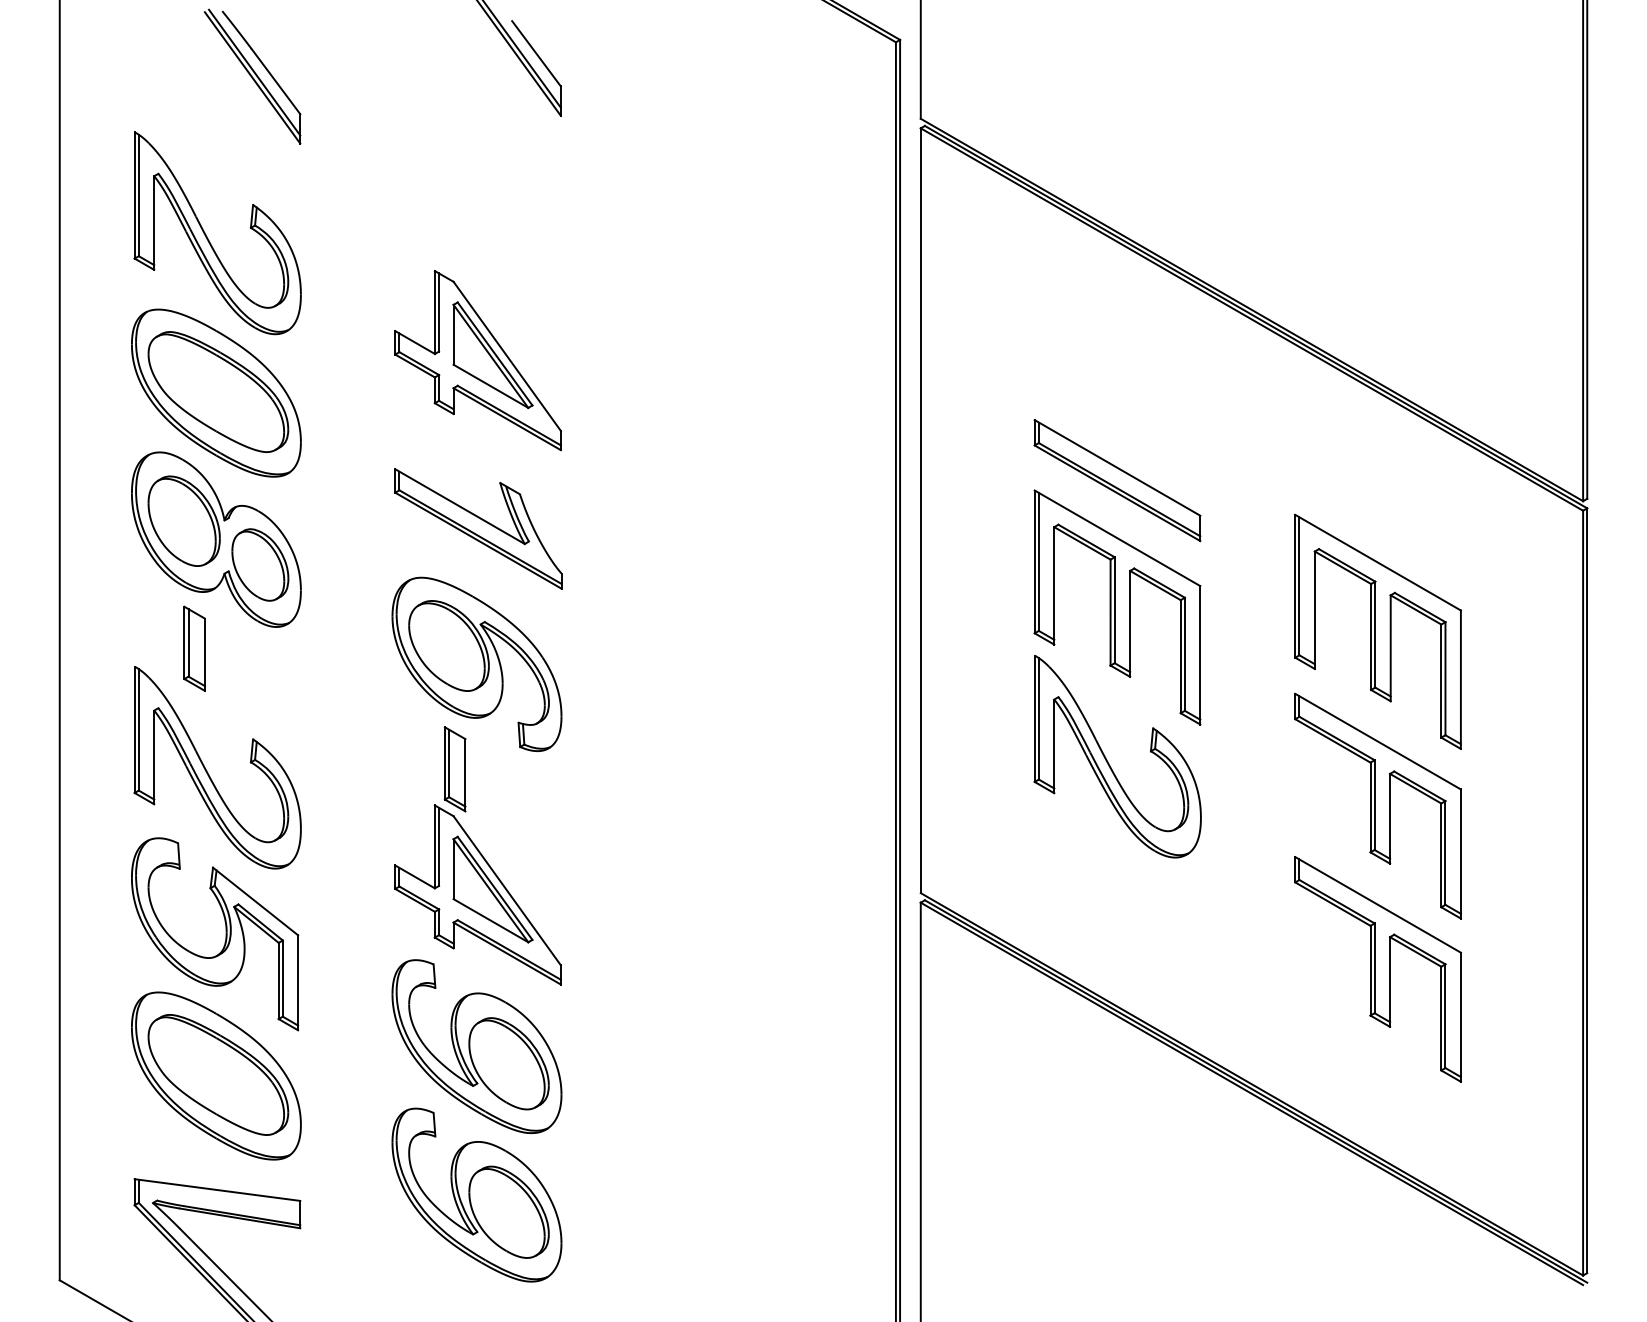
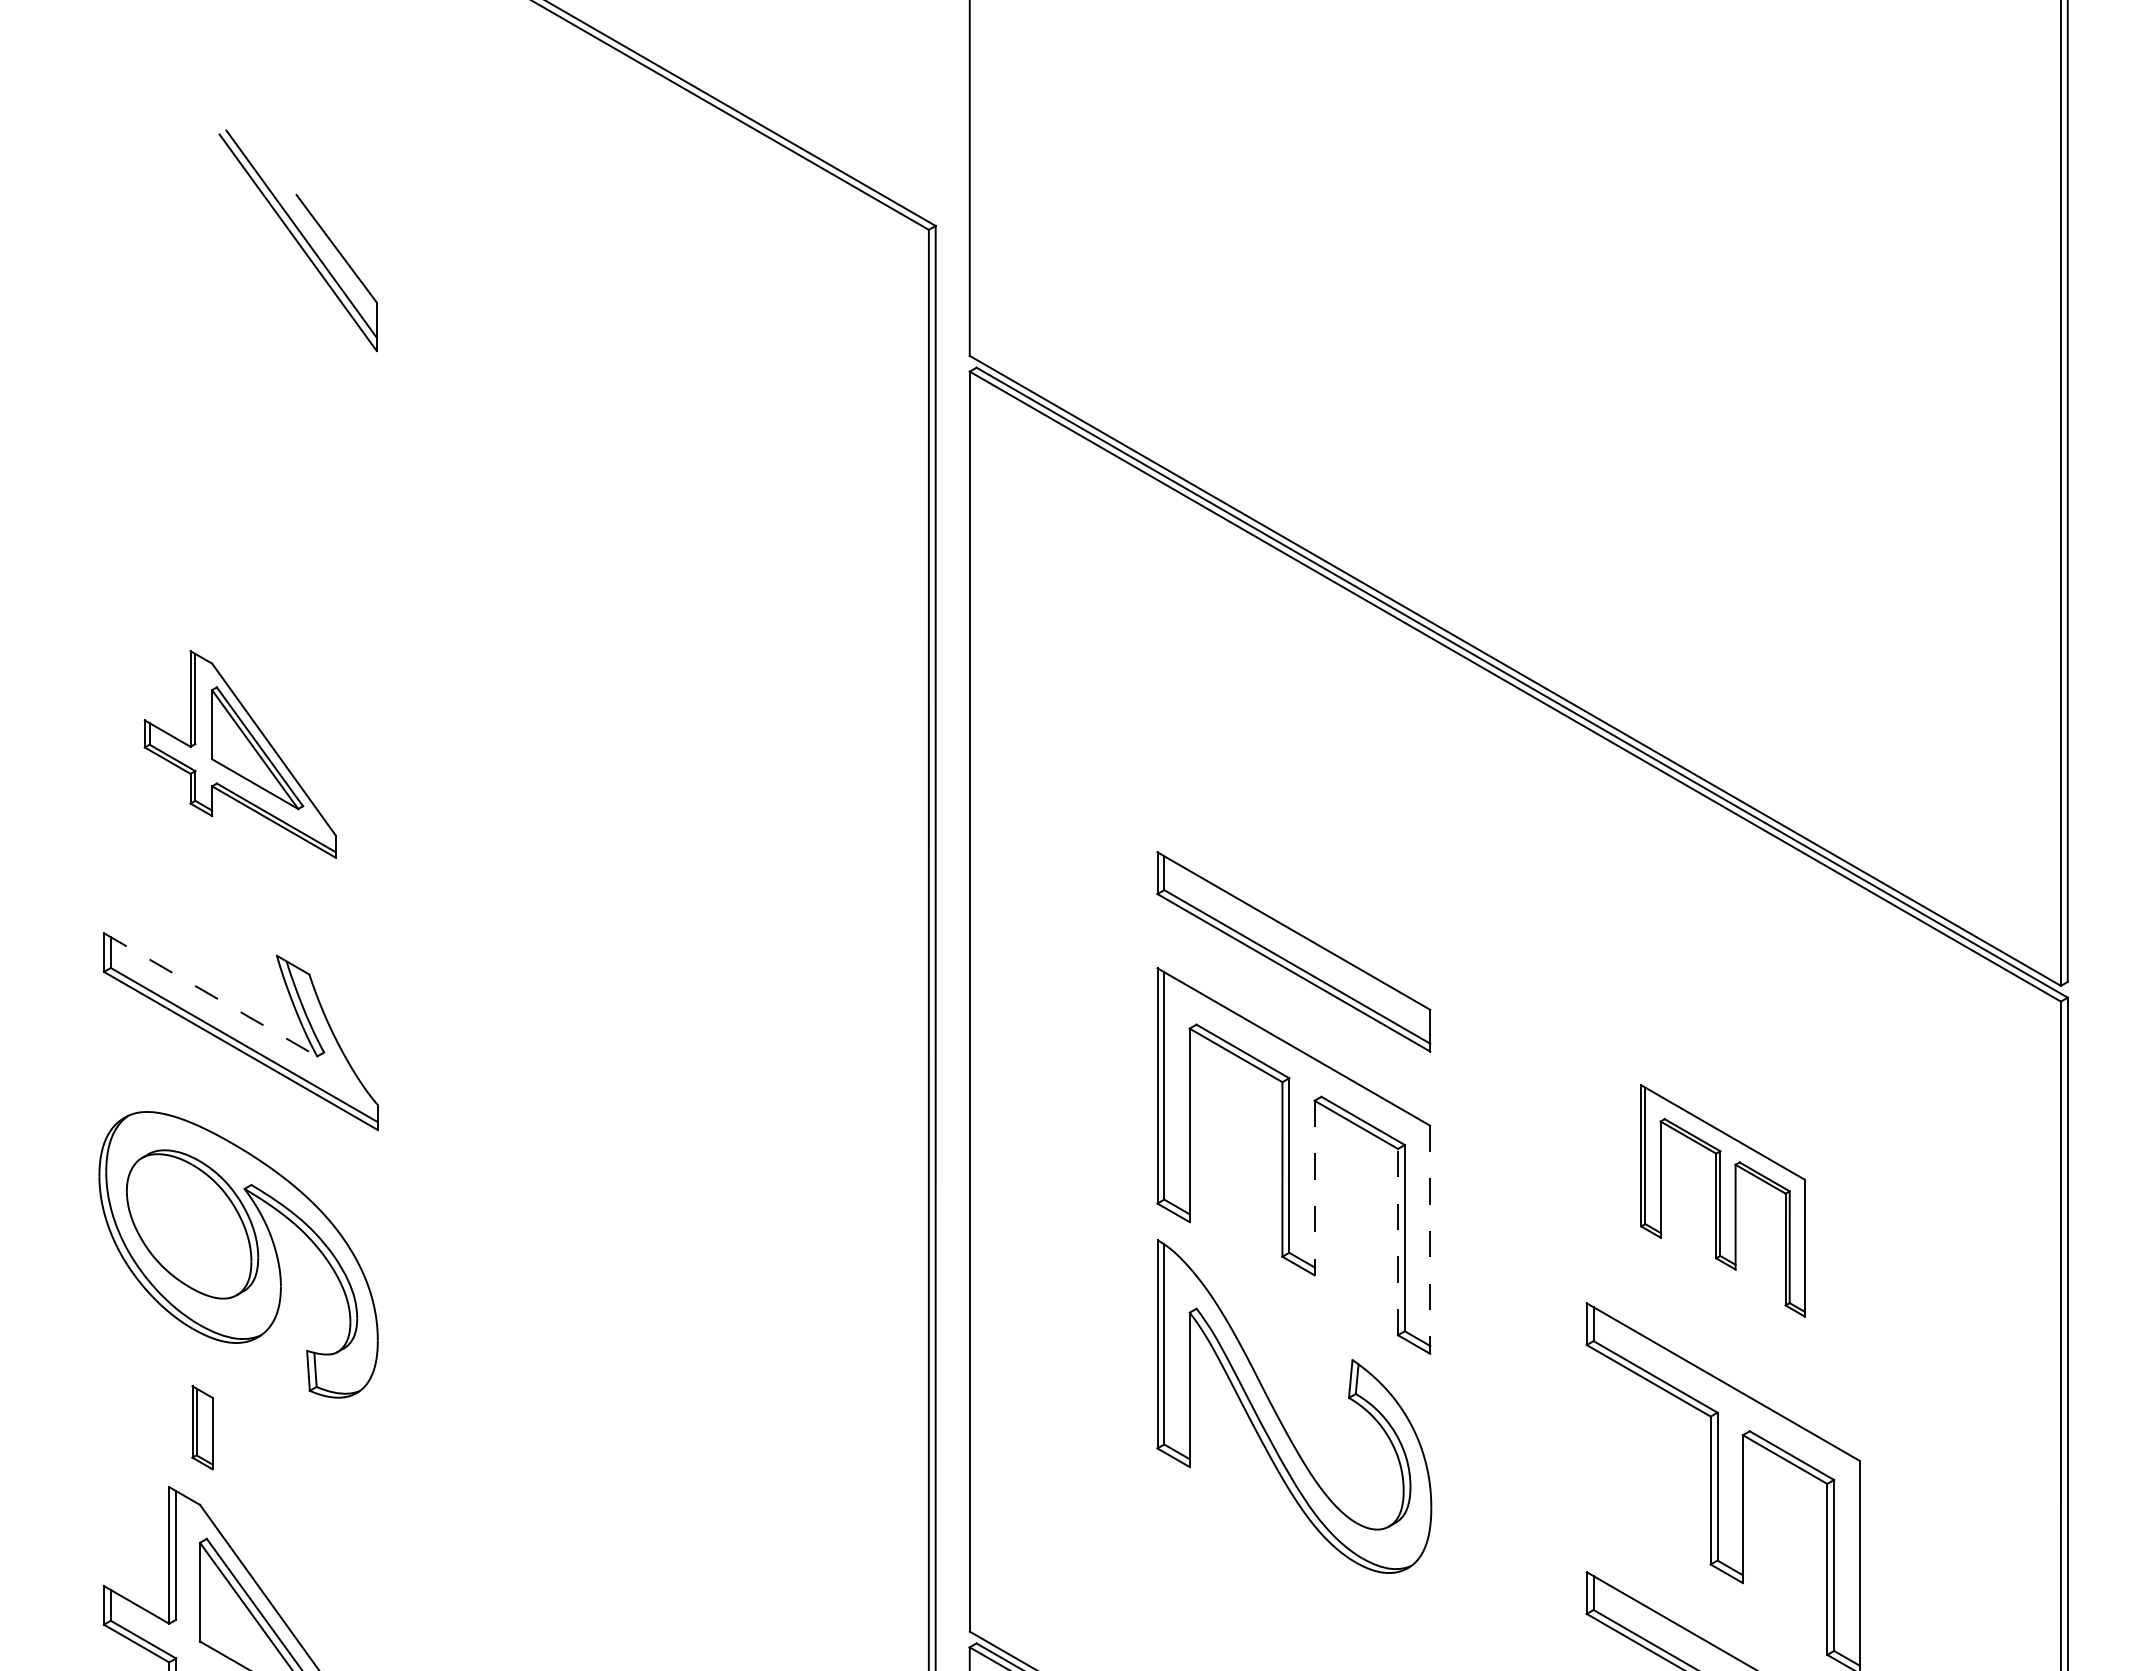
part: (477, 360) -> (239, 754), size x0.7
line: (460, 506) -> (211, 994), solid -> dashed
line: (1130, 623) -> (1315, 1187), solid -> dashed
part: (1377, 631) -> (1722, 1200), size x0.6
line: (1200, 655) -> (1430, 1240), solid -> dashed
line: (1180, 656) -> (1397, 1241), solid -> dashed
part: (454, 769) -> (201, 1427), size x0.6

